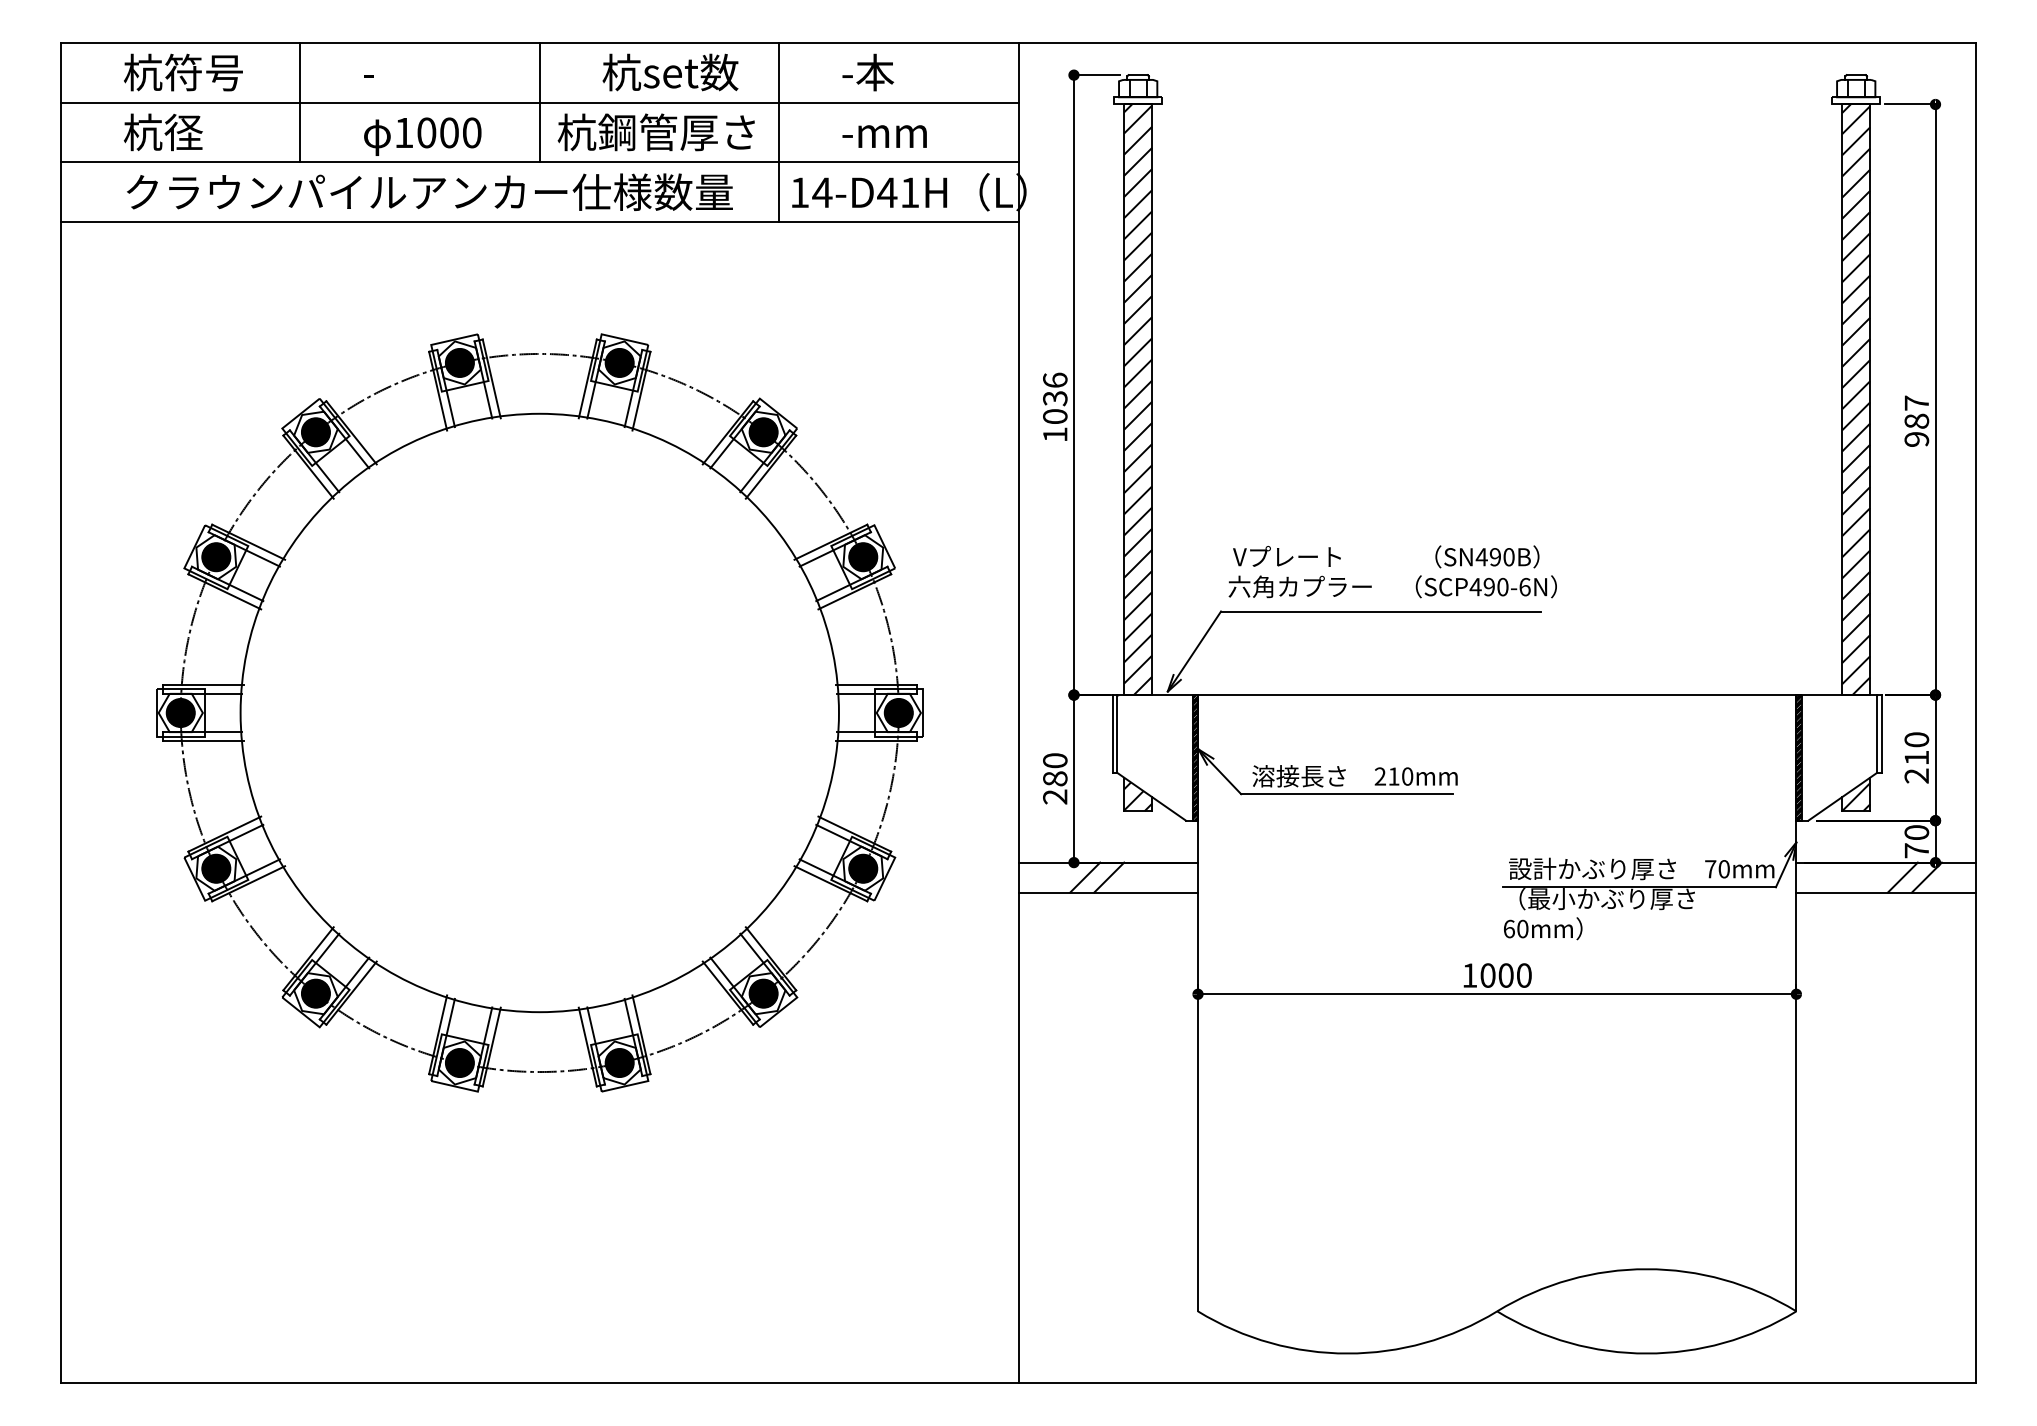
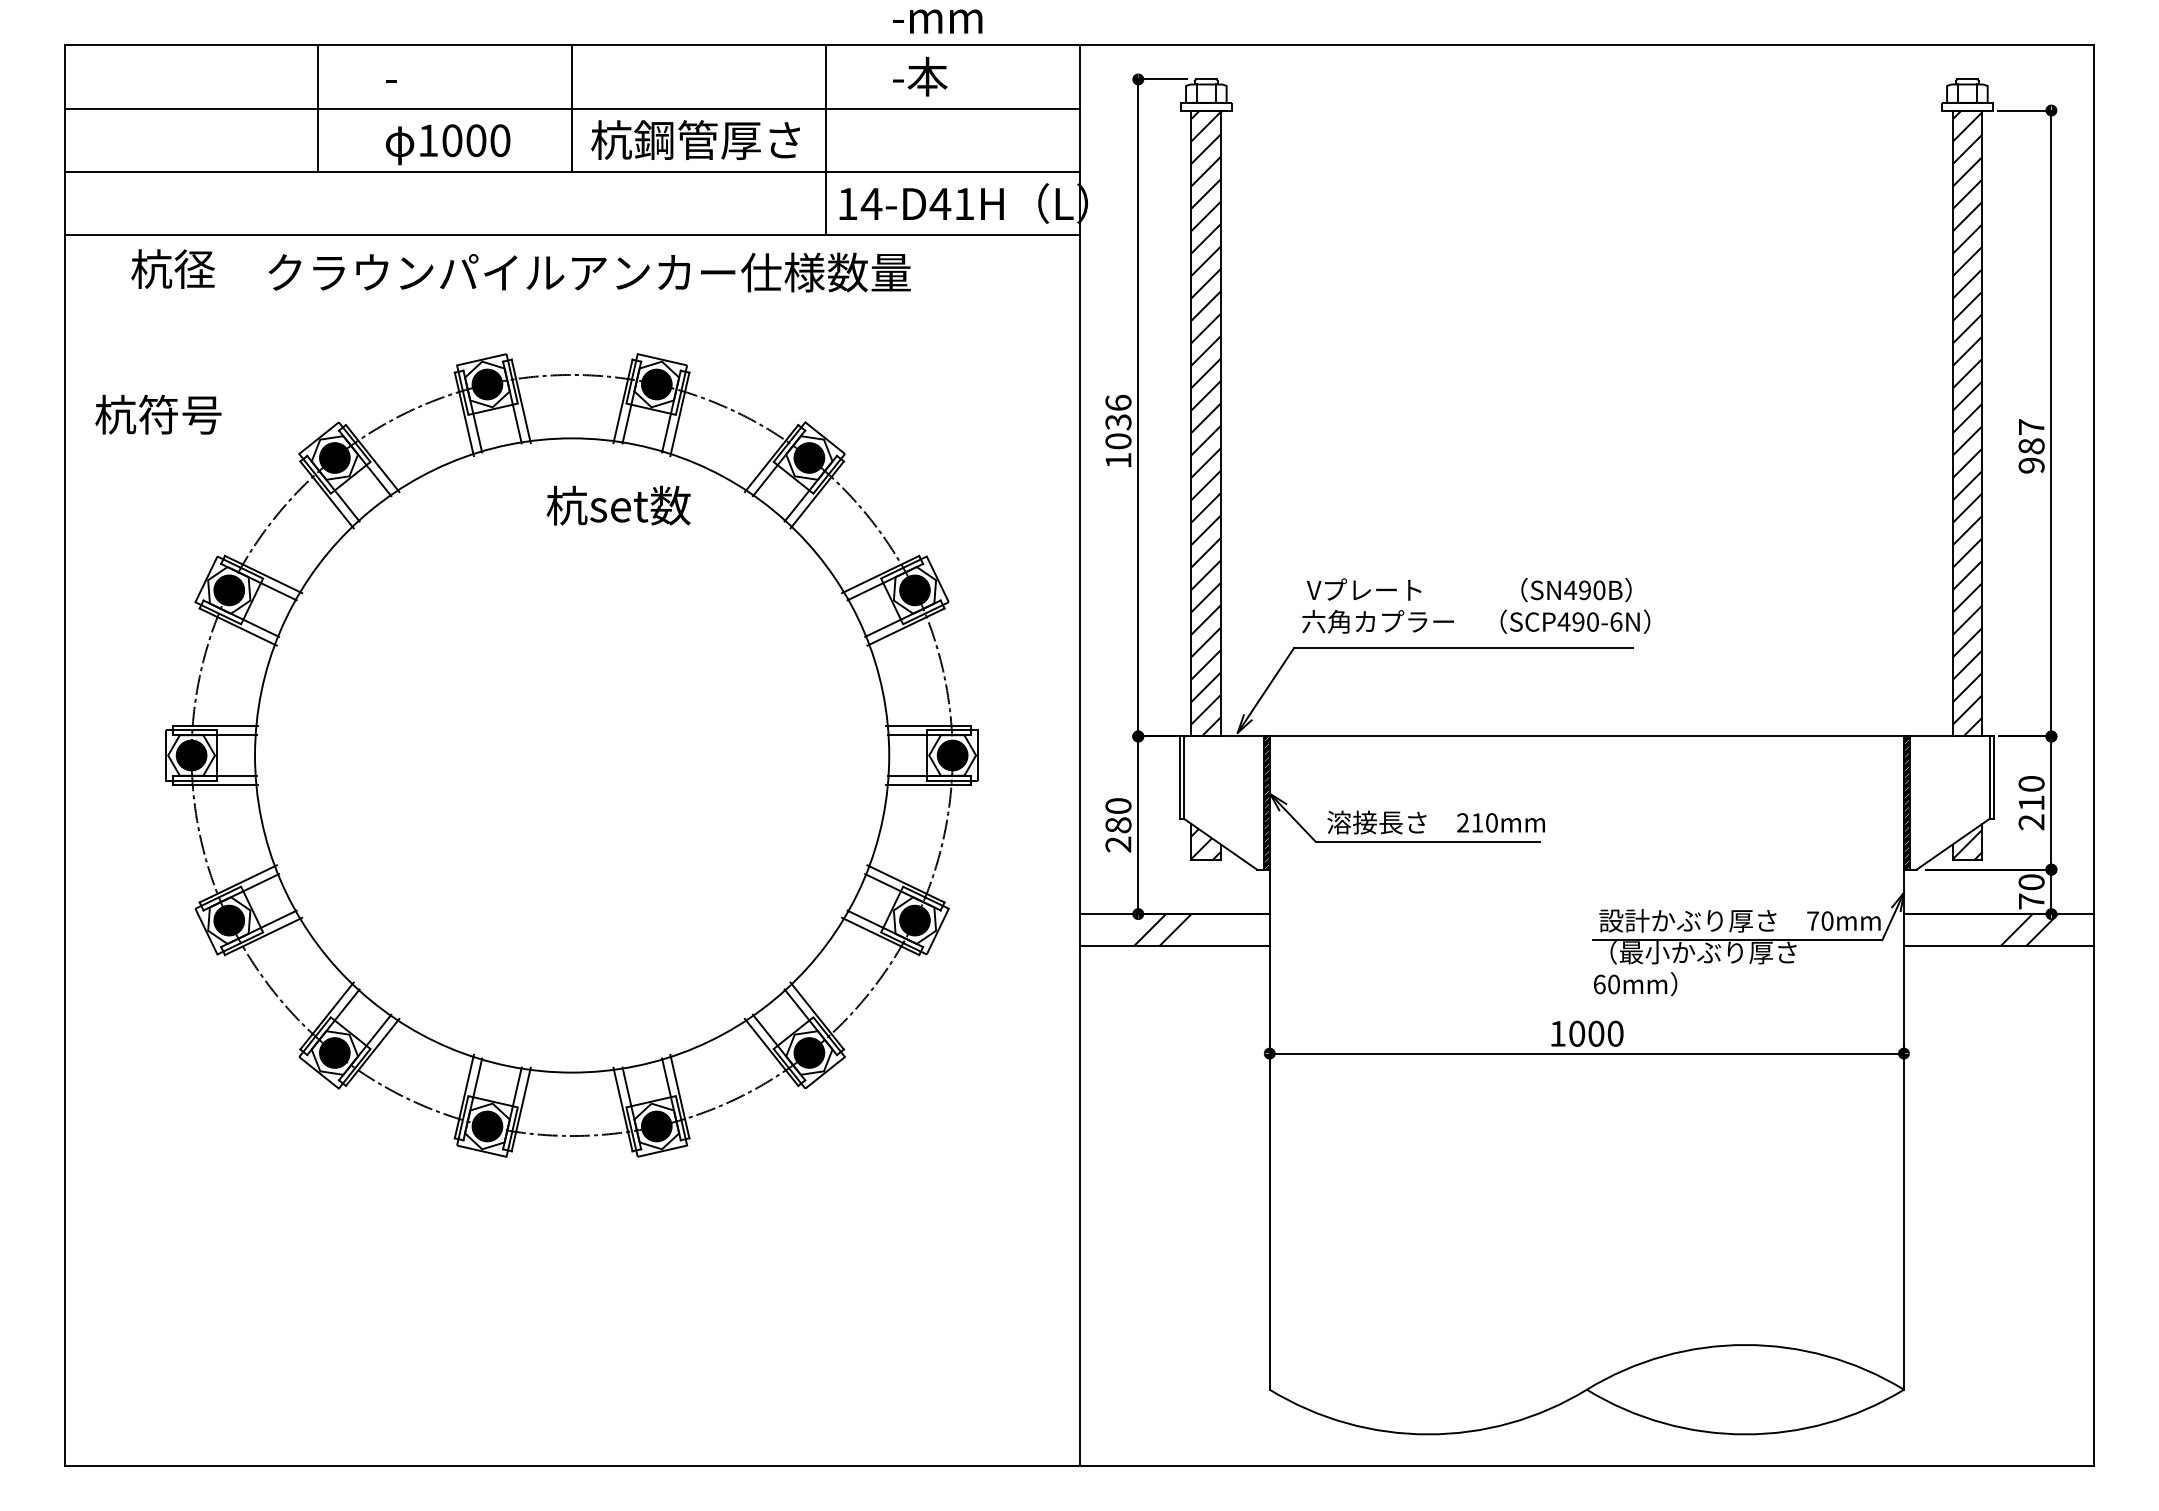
text: (183, 72) -> (158, 414), moved
text: (670, 72) -> (618, 505), moved
text: (163, 131) -> (173, 268), moved
text: (884, 136) -> (937, 21), moved
text: (429, 192) -> (589, 272), moved

